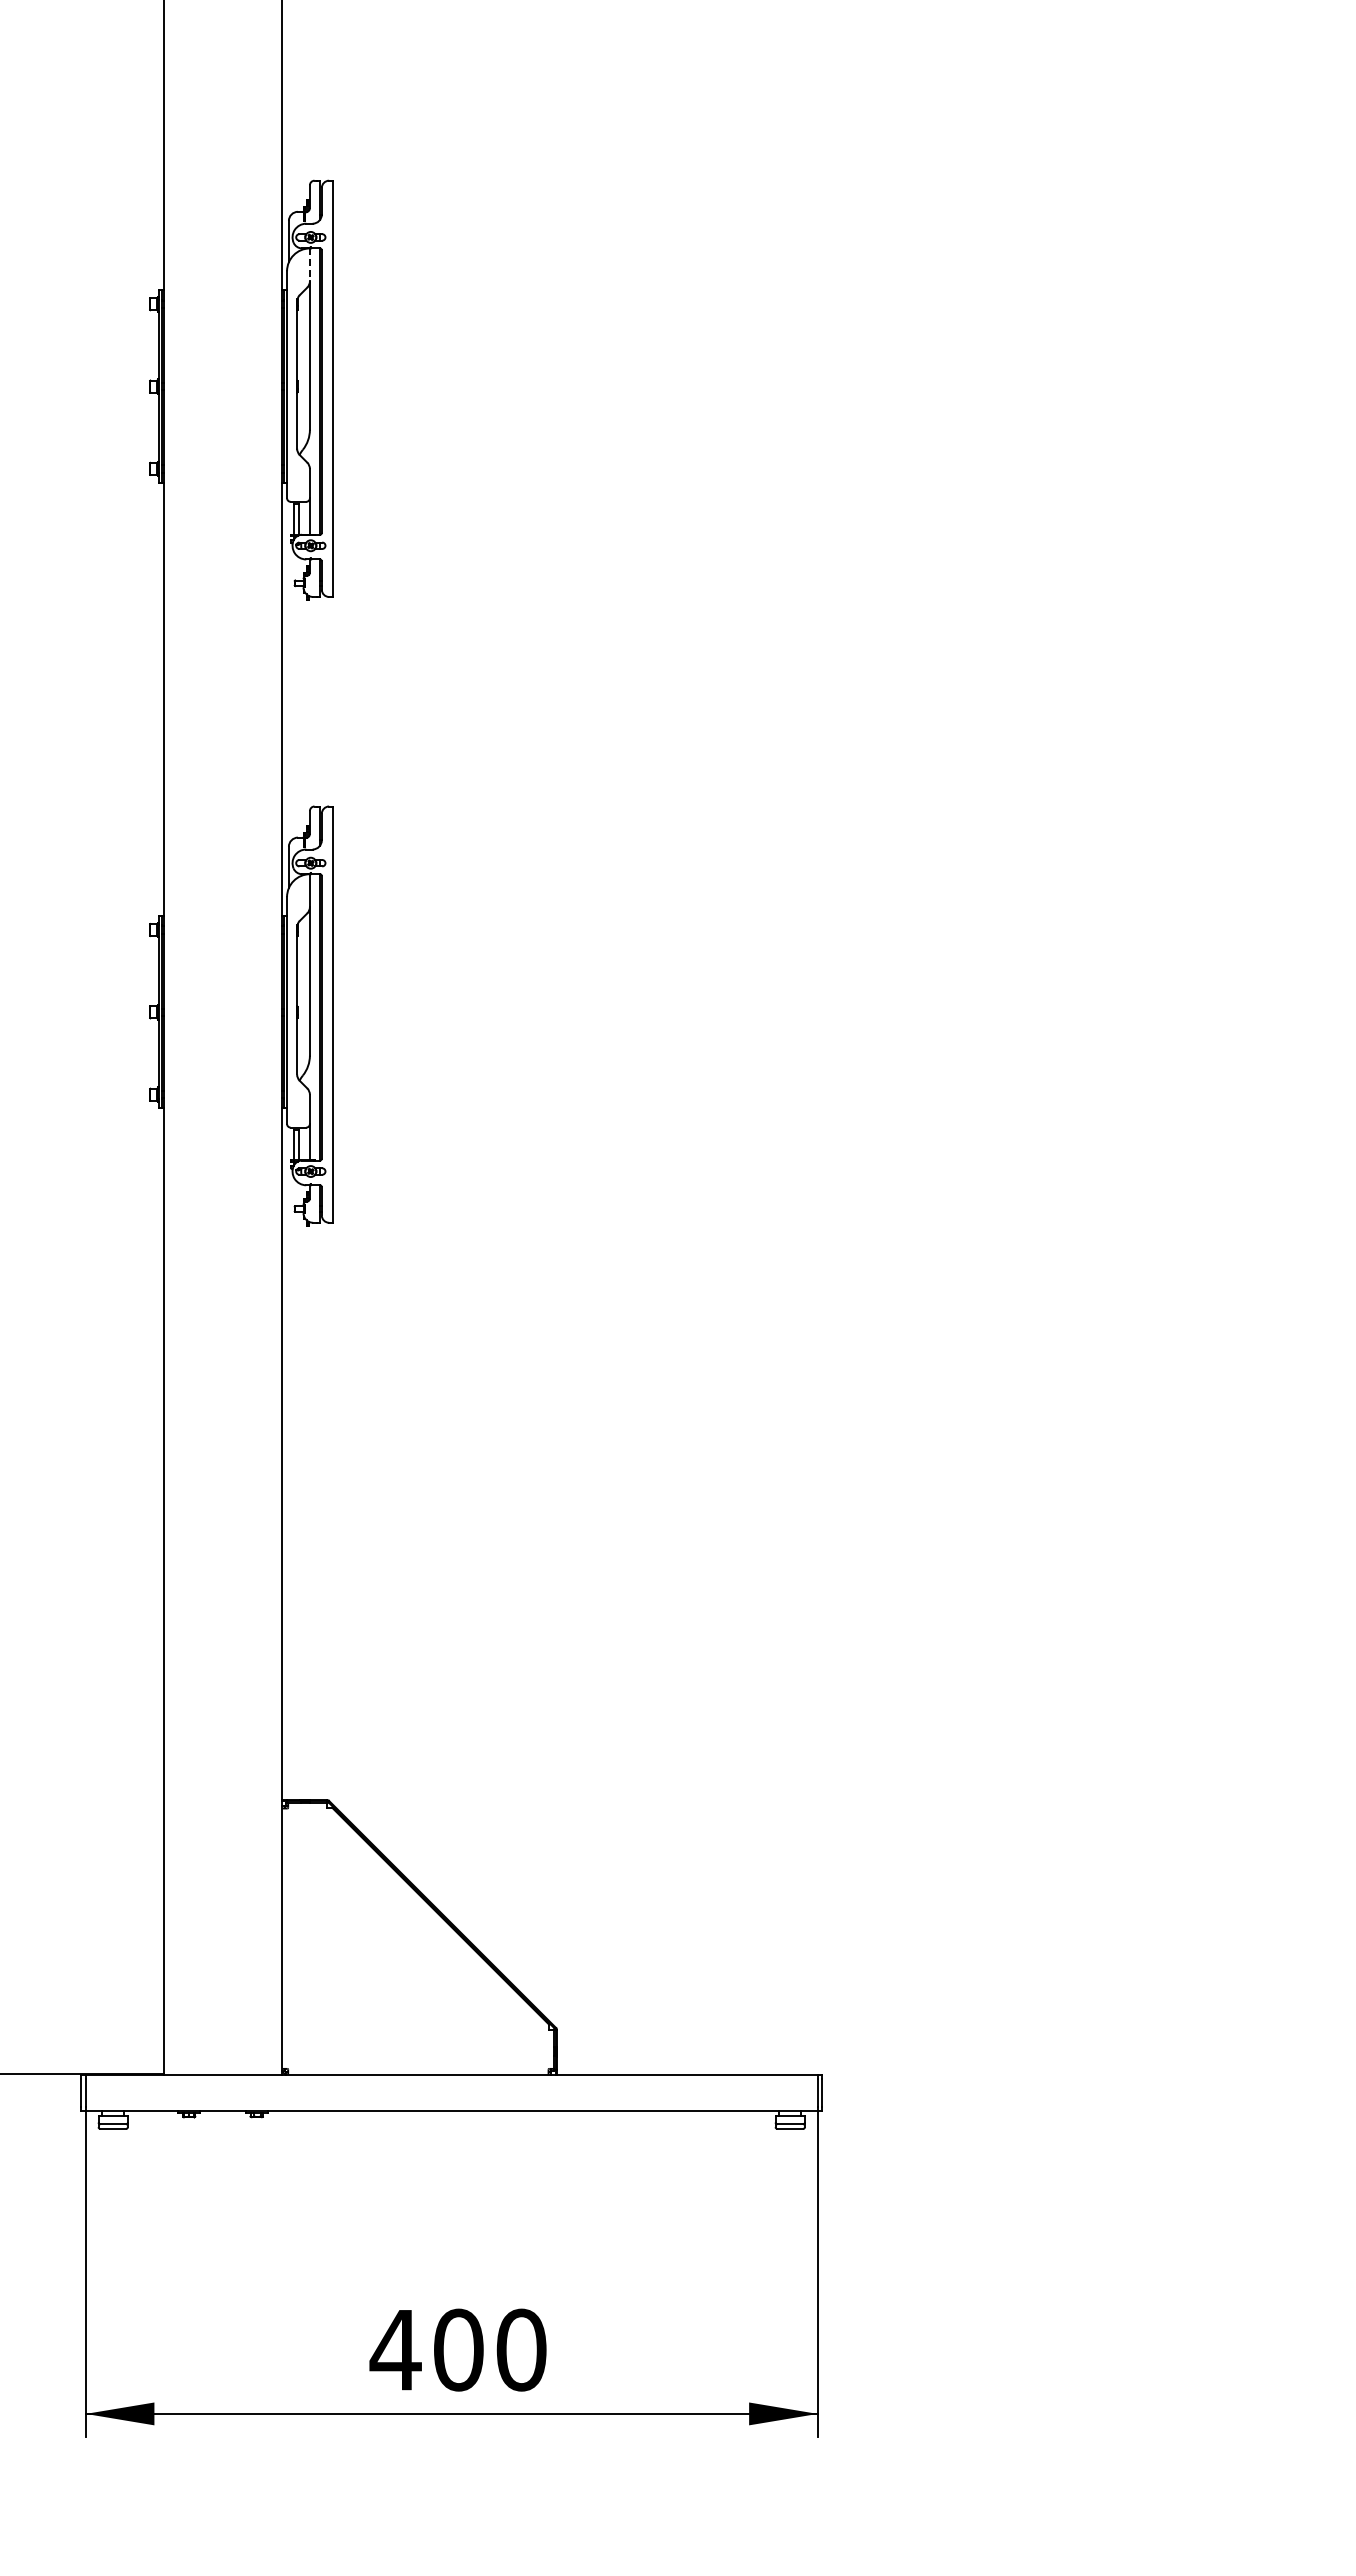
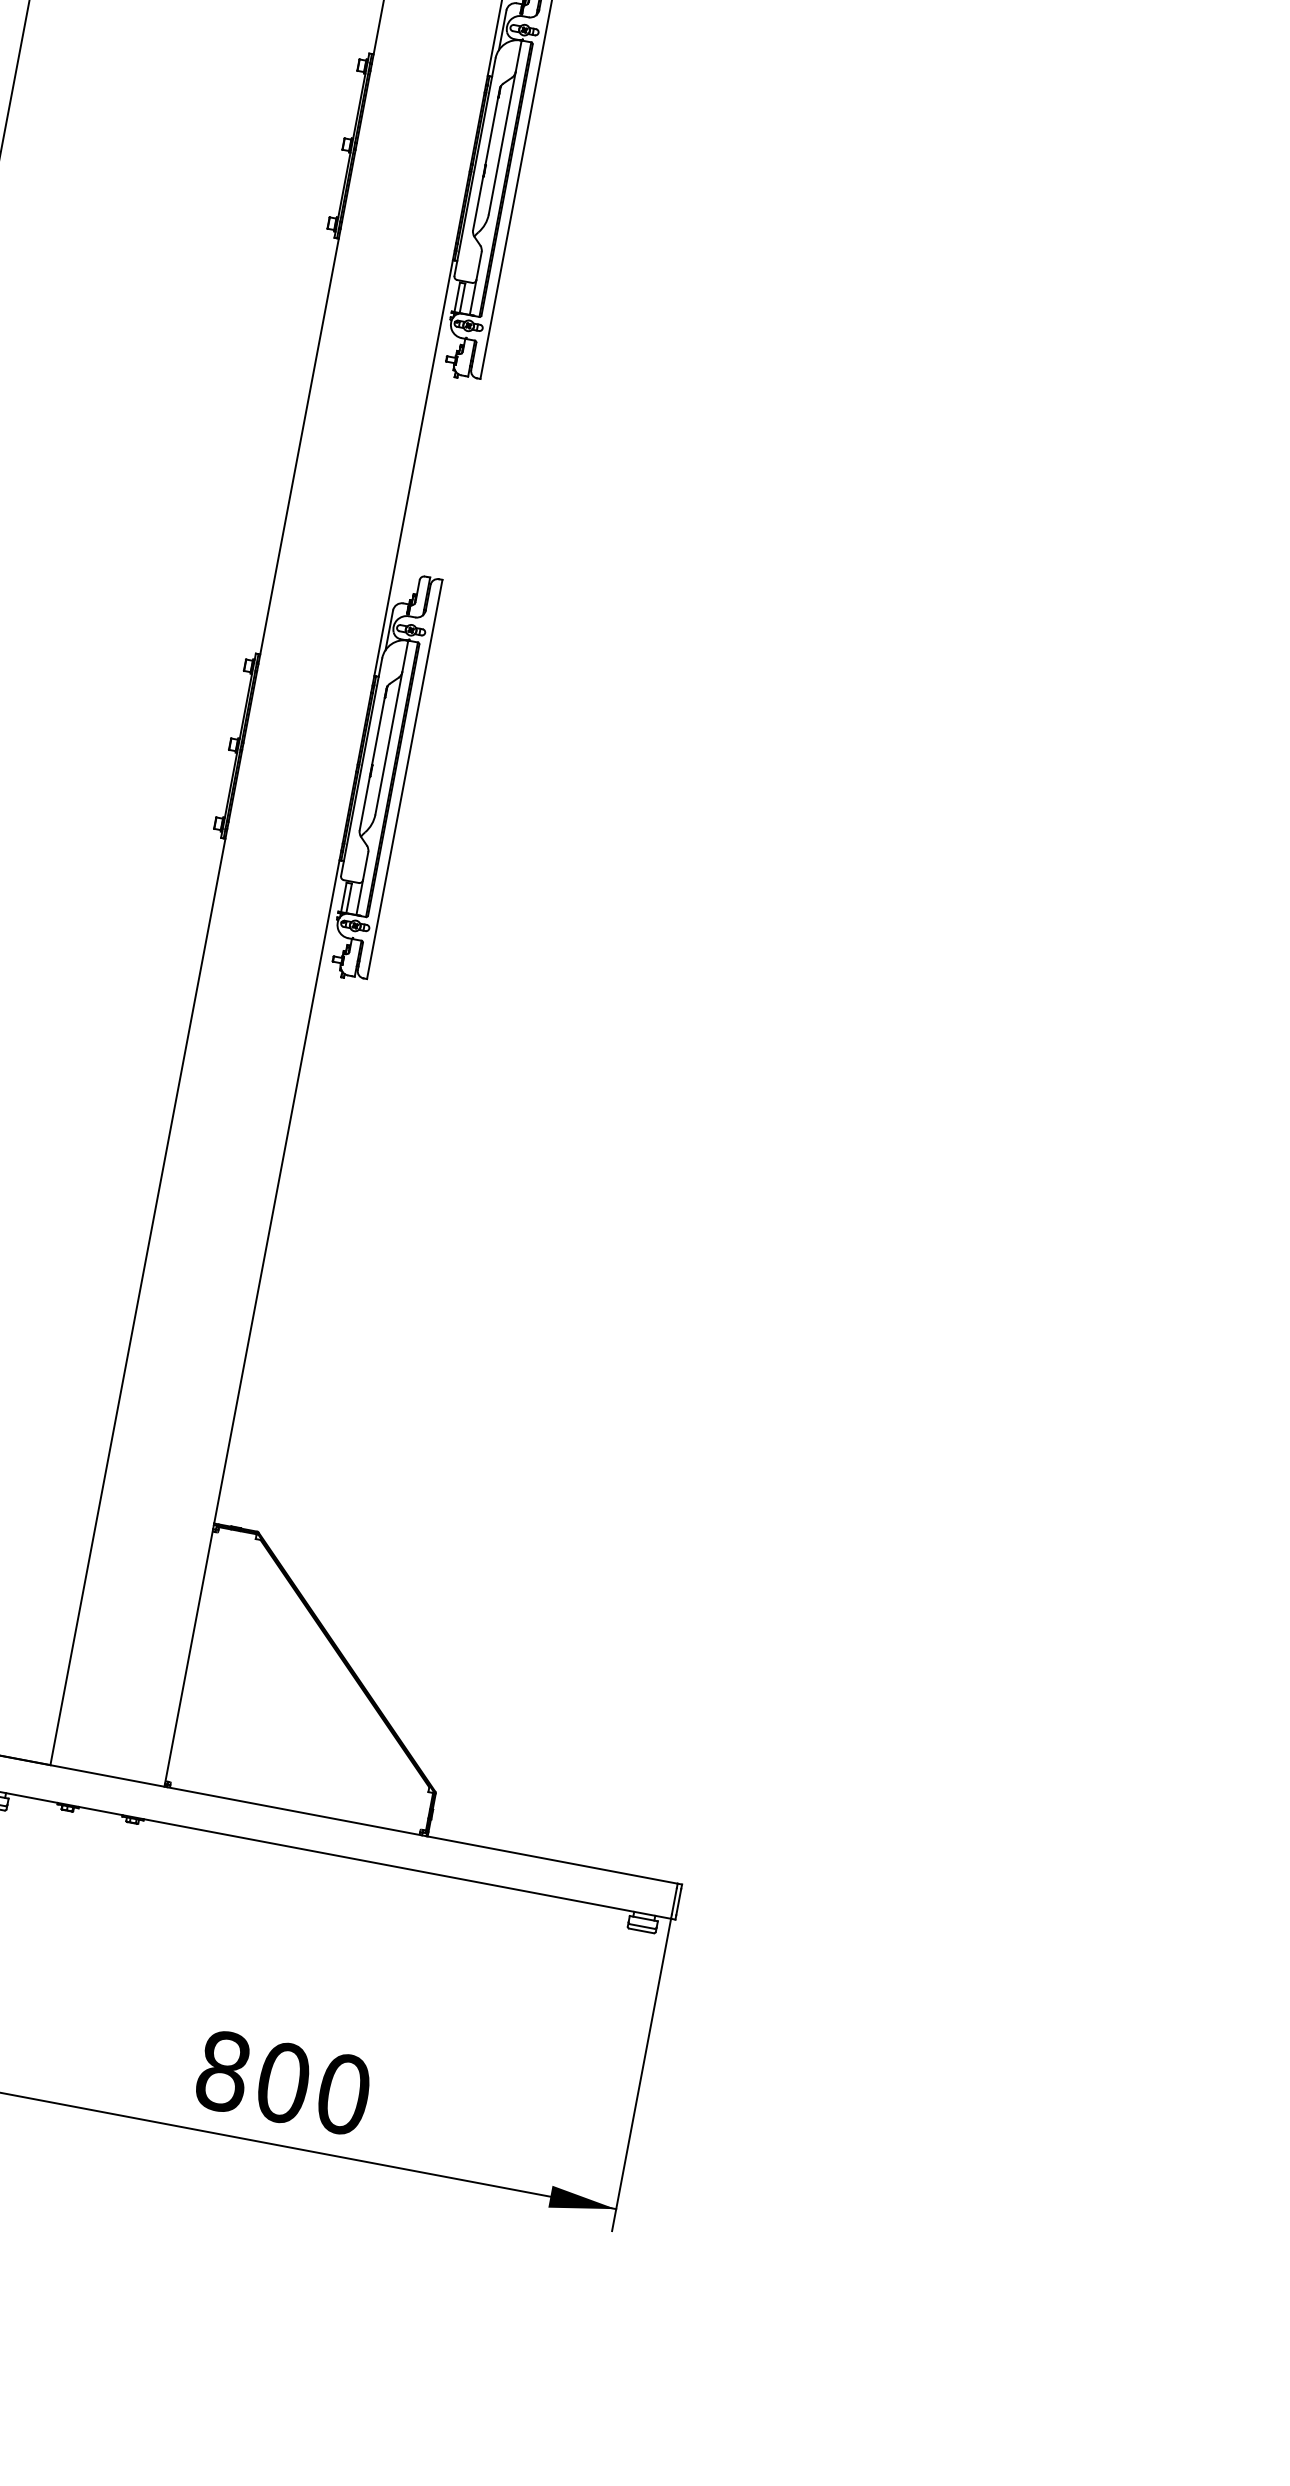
line: (309, 265) -> (518, 56), dashed -> solid
text: (395, 2349) -> (223, 2070), 400 -> 800

